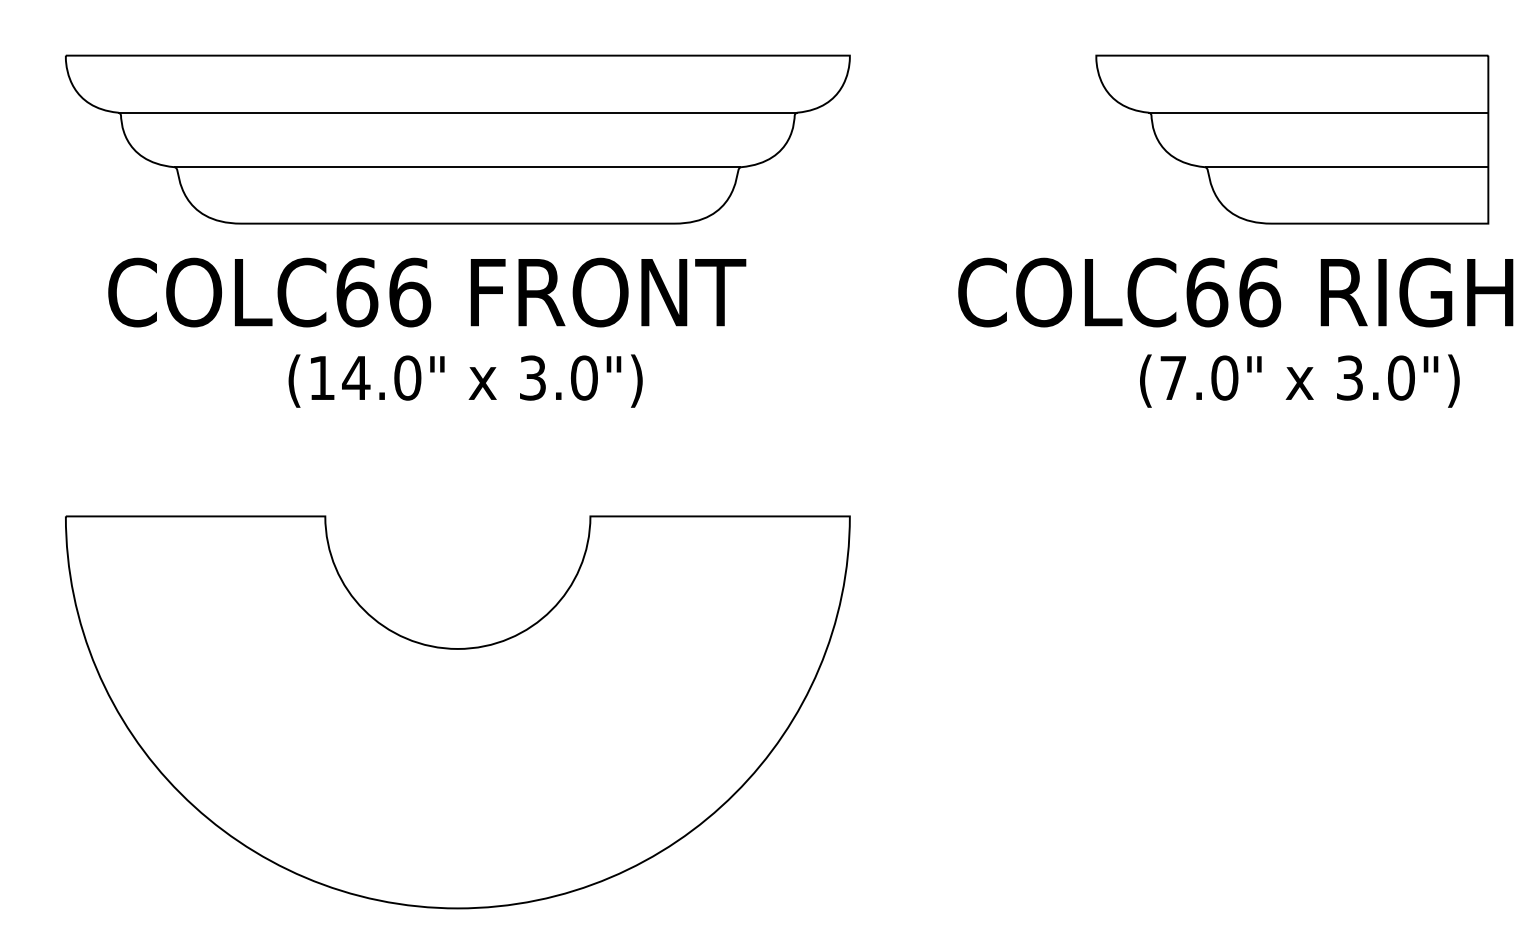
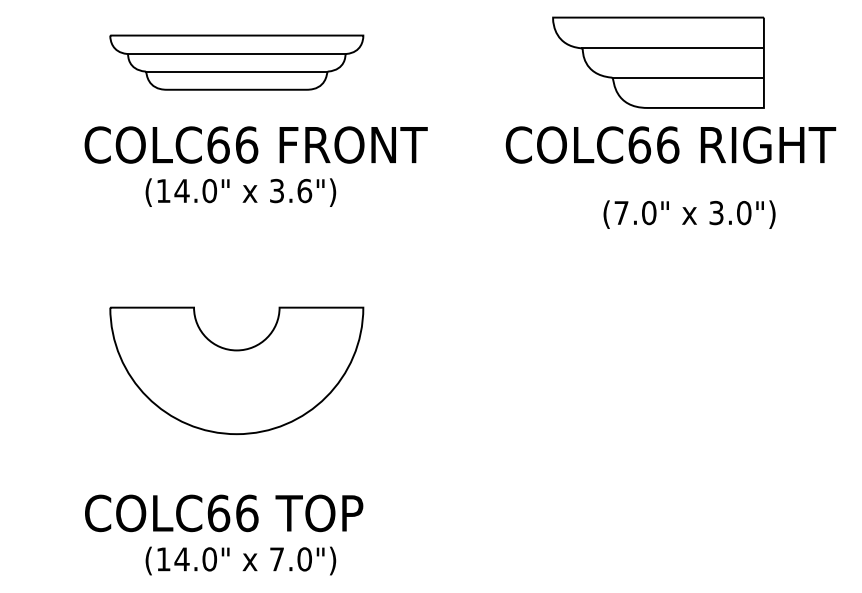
part: (457, 139) -> (236, 62), size x0.6
part: (1292, 139) -> (658, 62), moved
text: (425, 291) -> (255, 144), moved
text: (583, 377) -> (304, 190), 3.0") -> 3.6")
text: (1299, 380) -> (689, 214), moved
part: (457, 711) -> (236, 370), size x0.6

